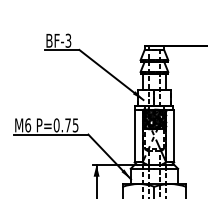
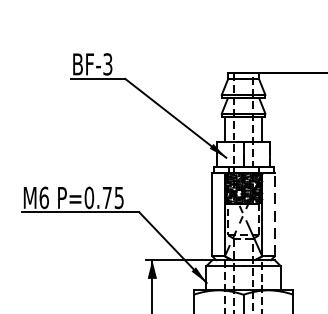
line: (174, 135) -> (275, 213), solid -> dashed

